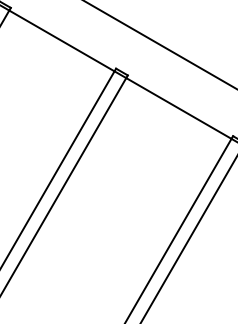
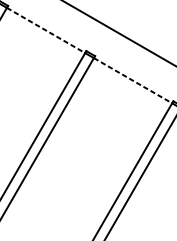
line: (61, 40) -> (45, 30), solid -> dashed
line: (178, 108) -> (132, 80), solid -> dashed

